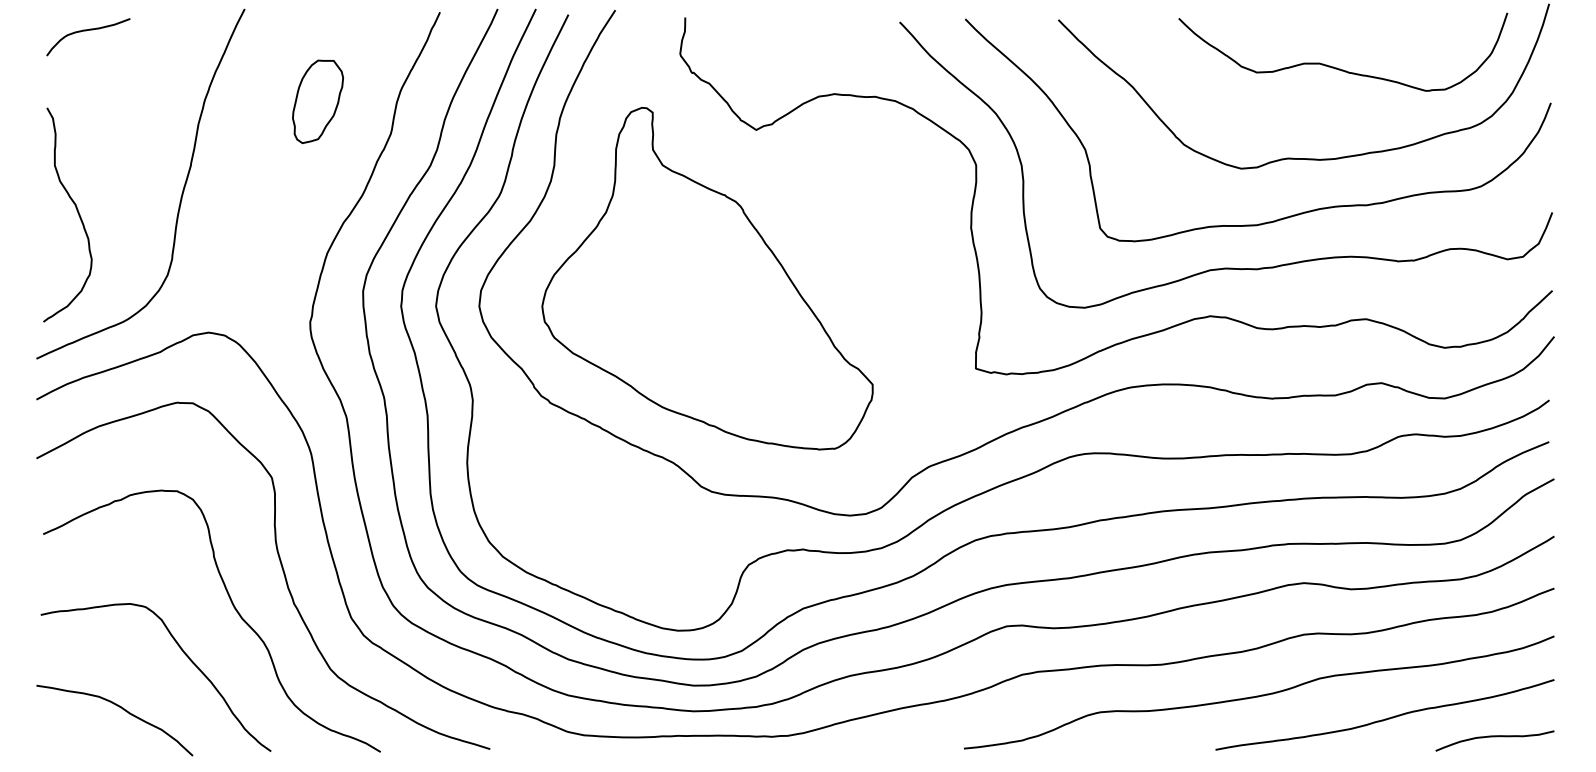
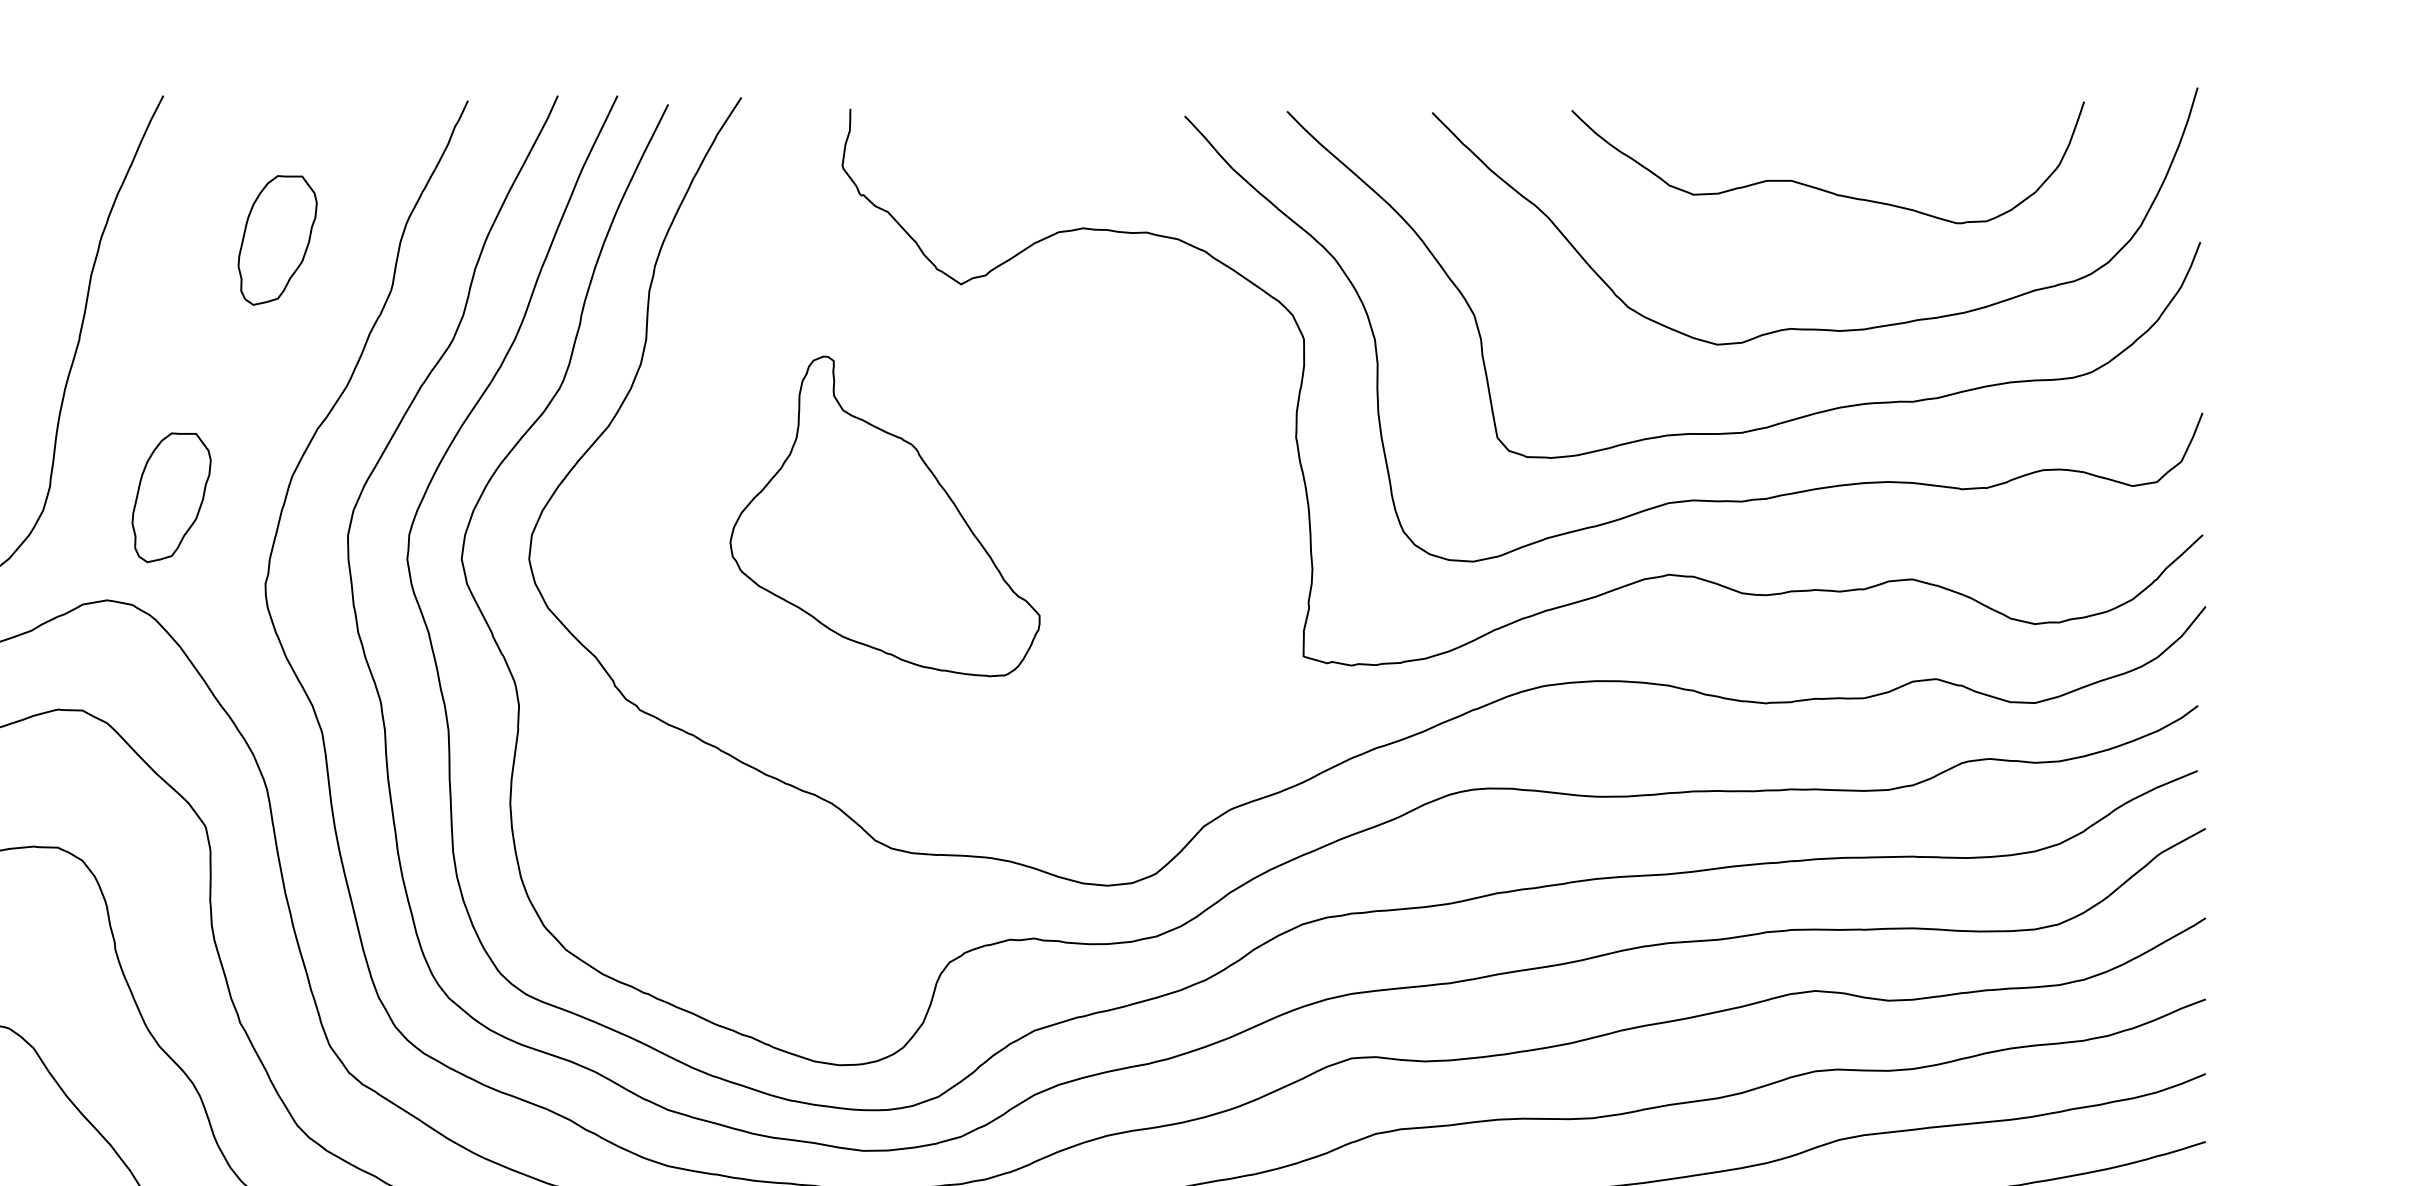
curve: (1340, 68) -> (1823, 188), moved
part: (249, 266) -> (170, 497), added
part: (707, 278) -> (885, 515), size x0.6

